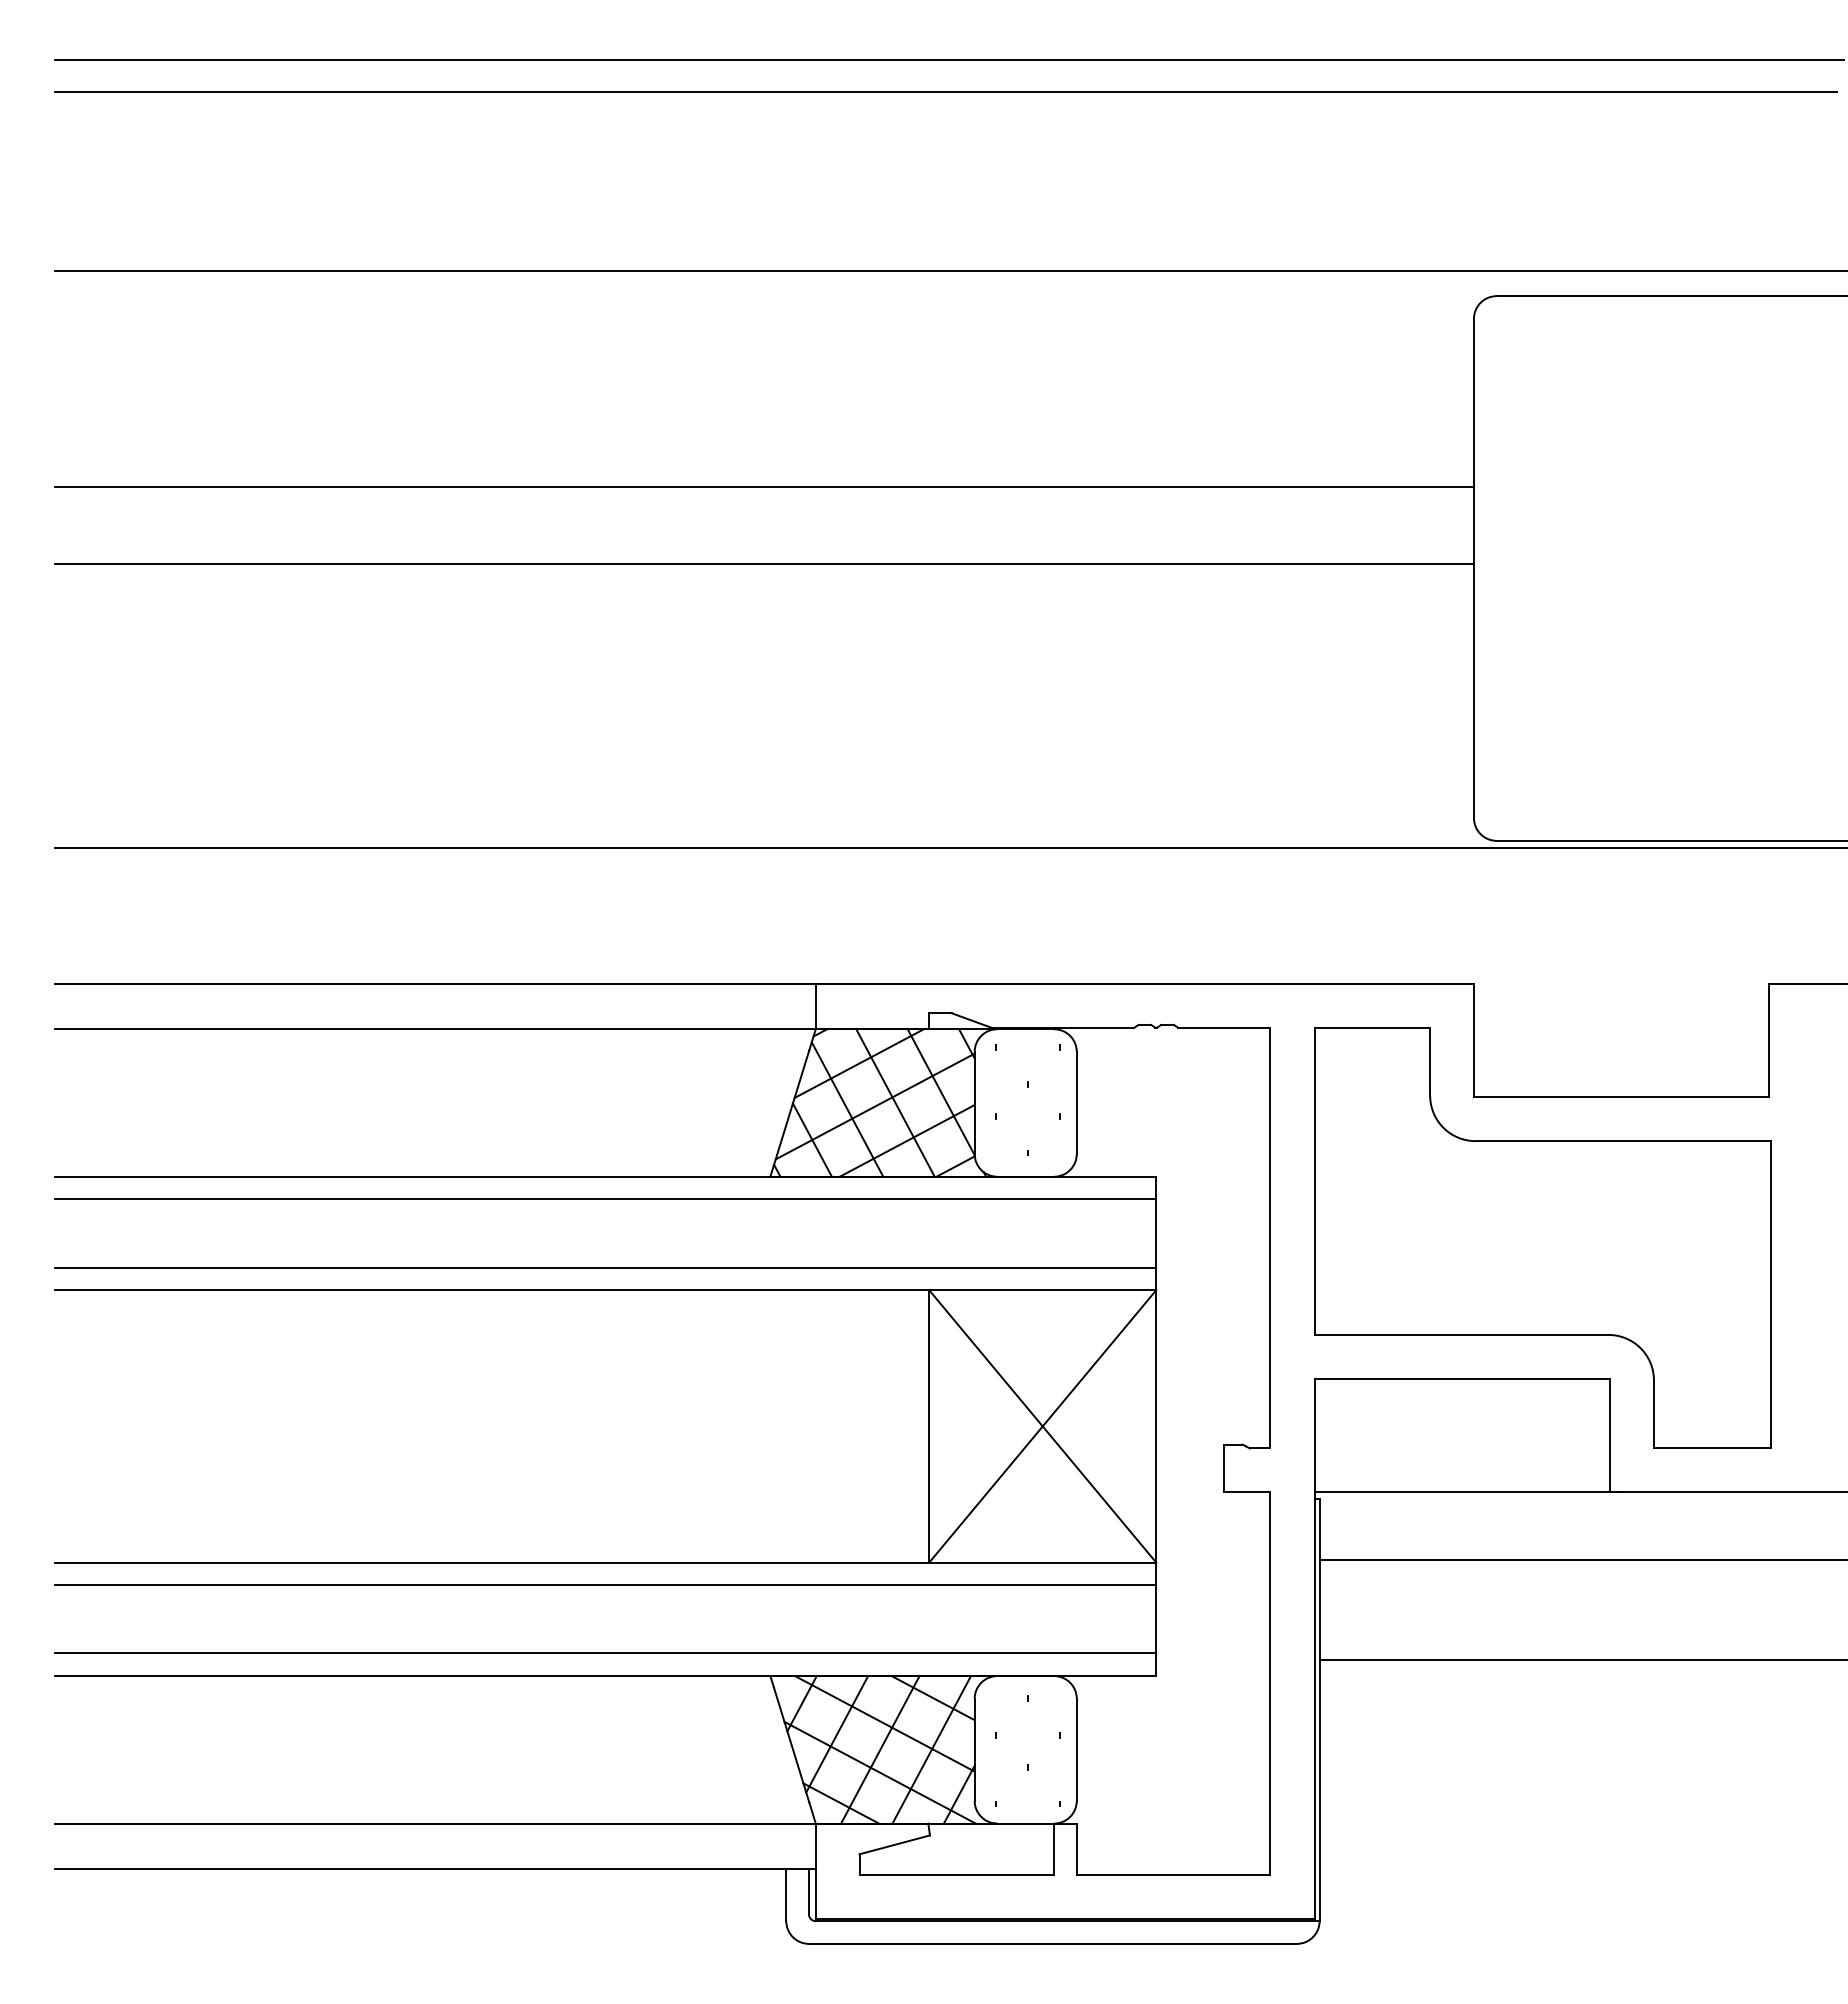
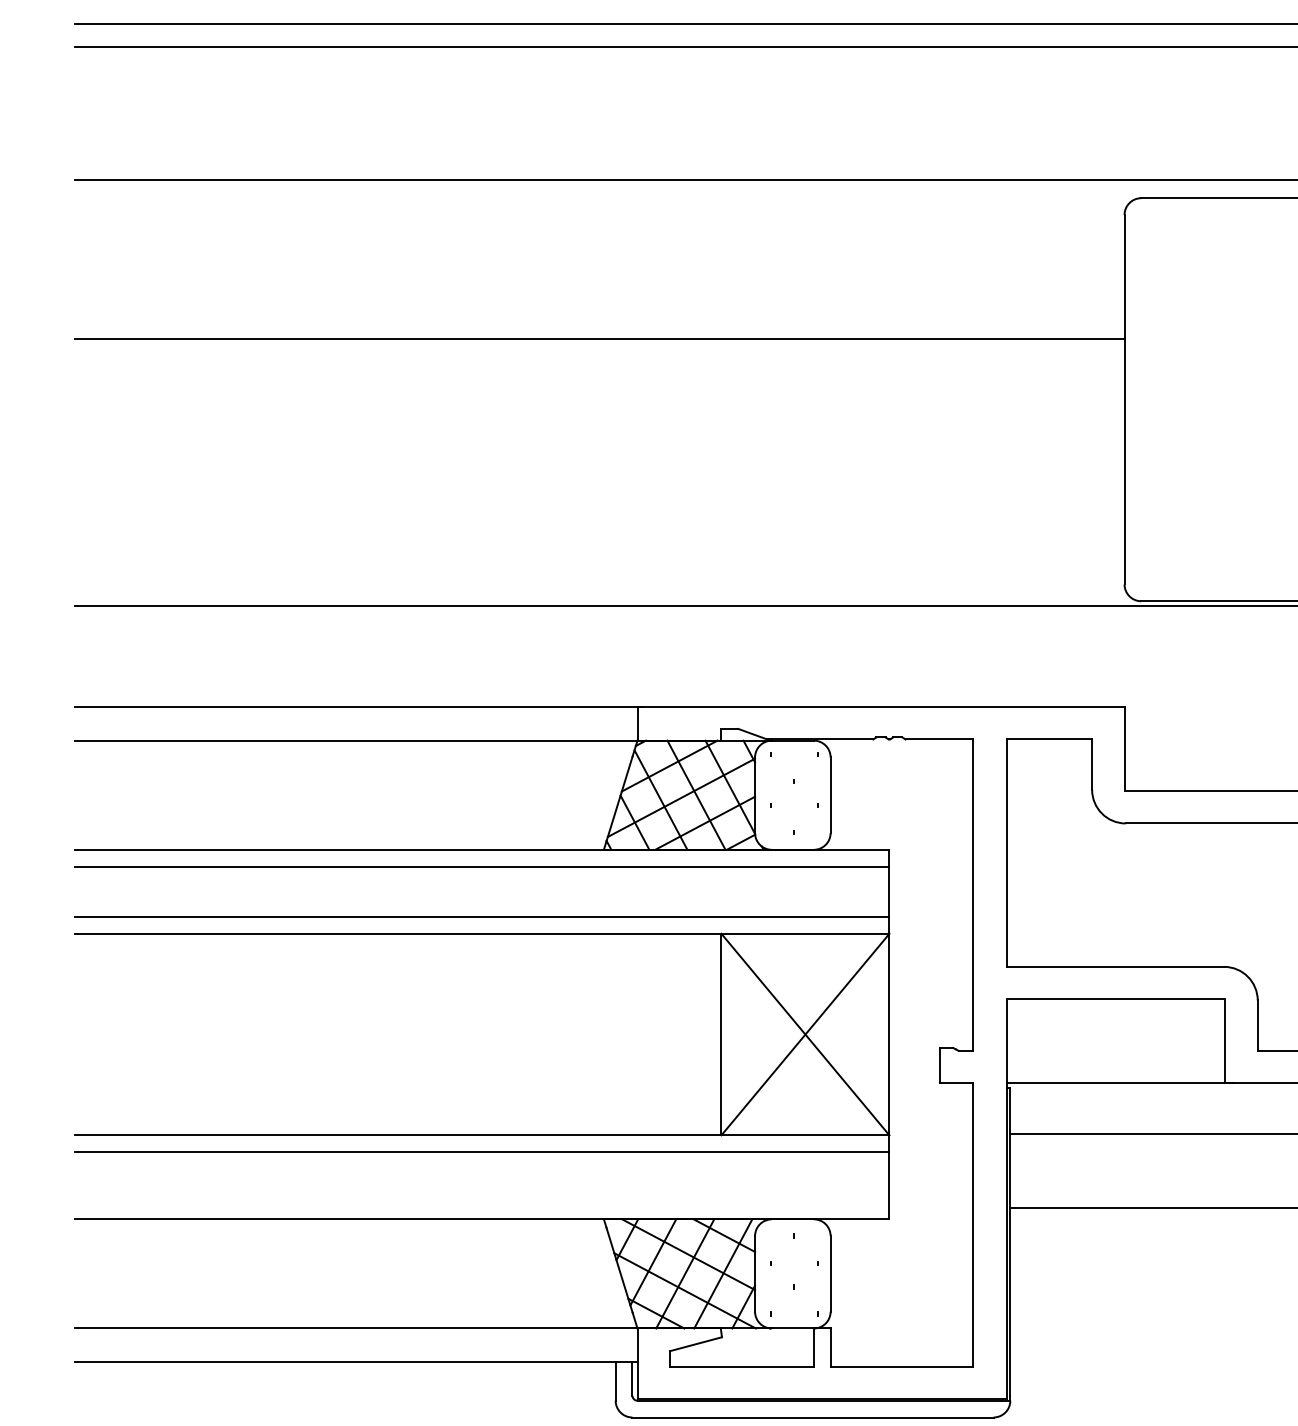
line: (764, 563) -> (599, 396), removed
line: (605, 1653) -> (481, 1202), removed

